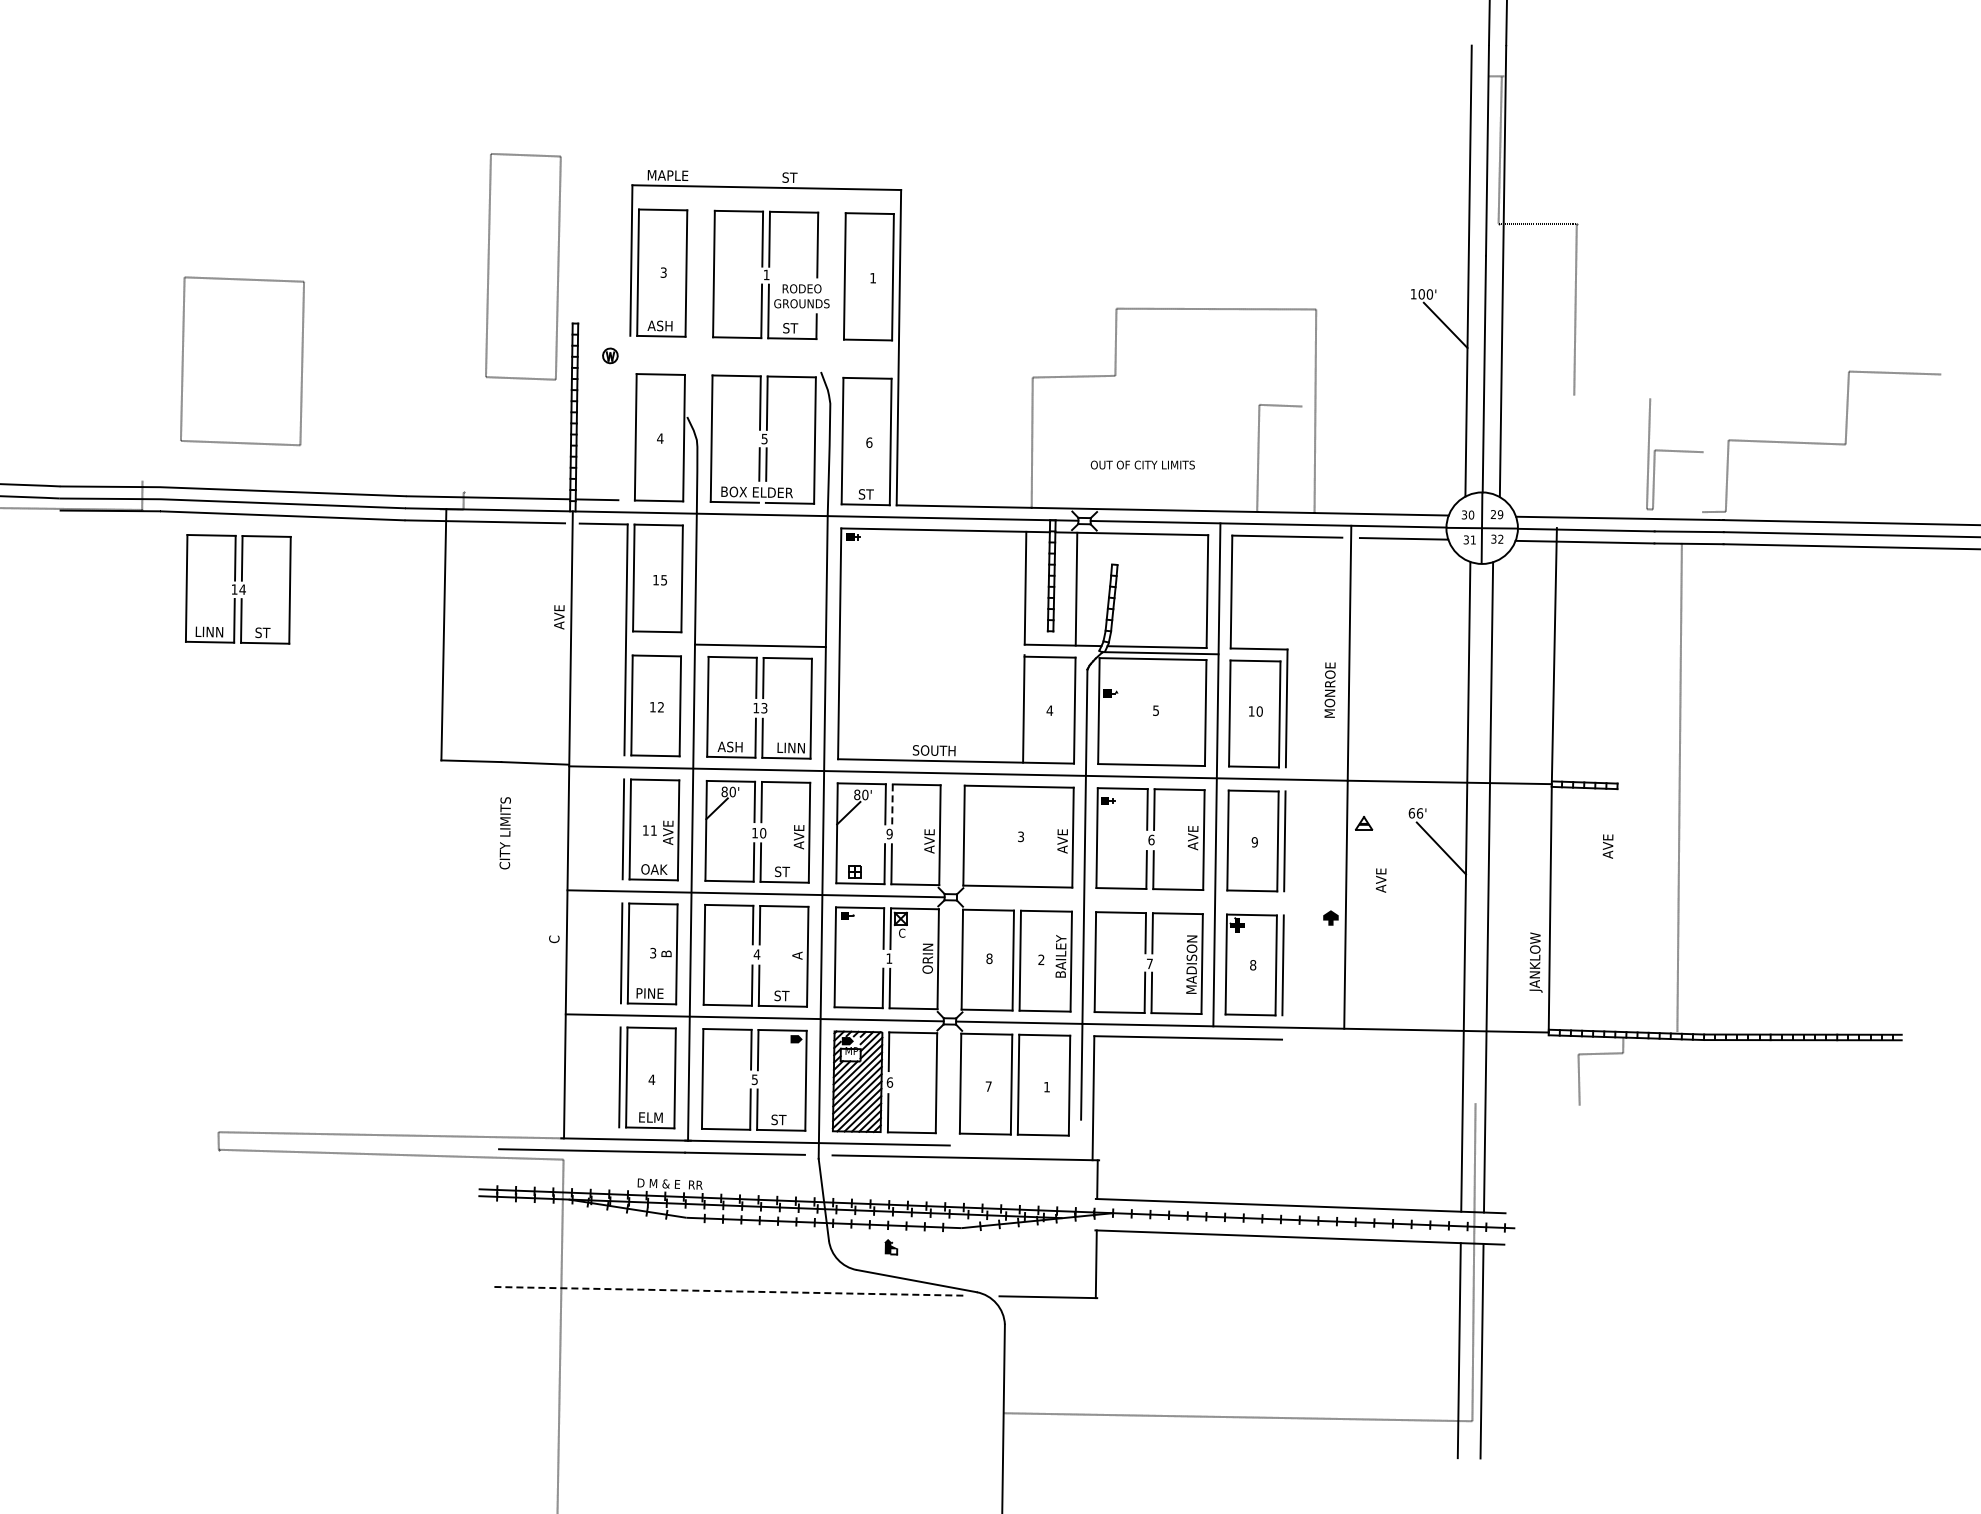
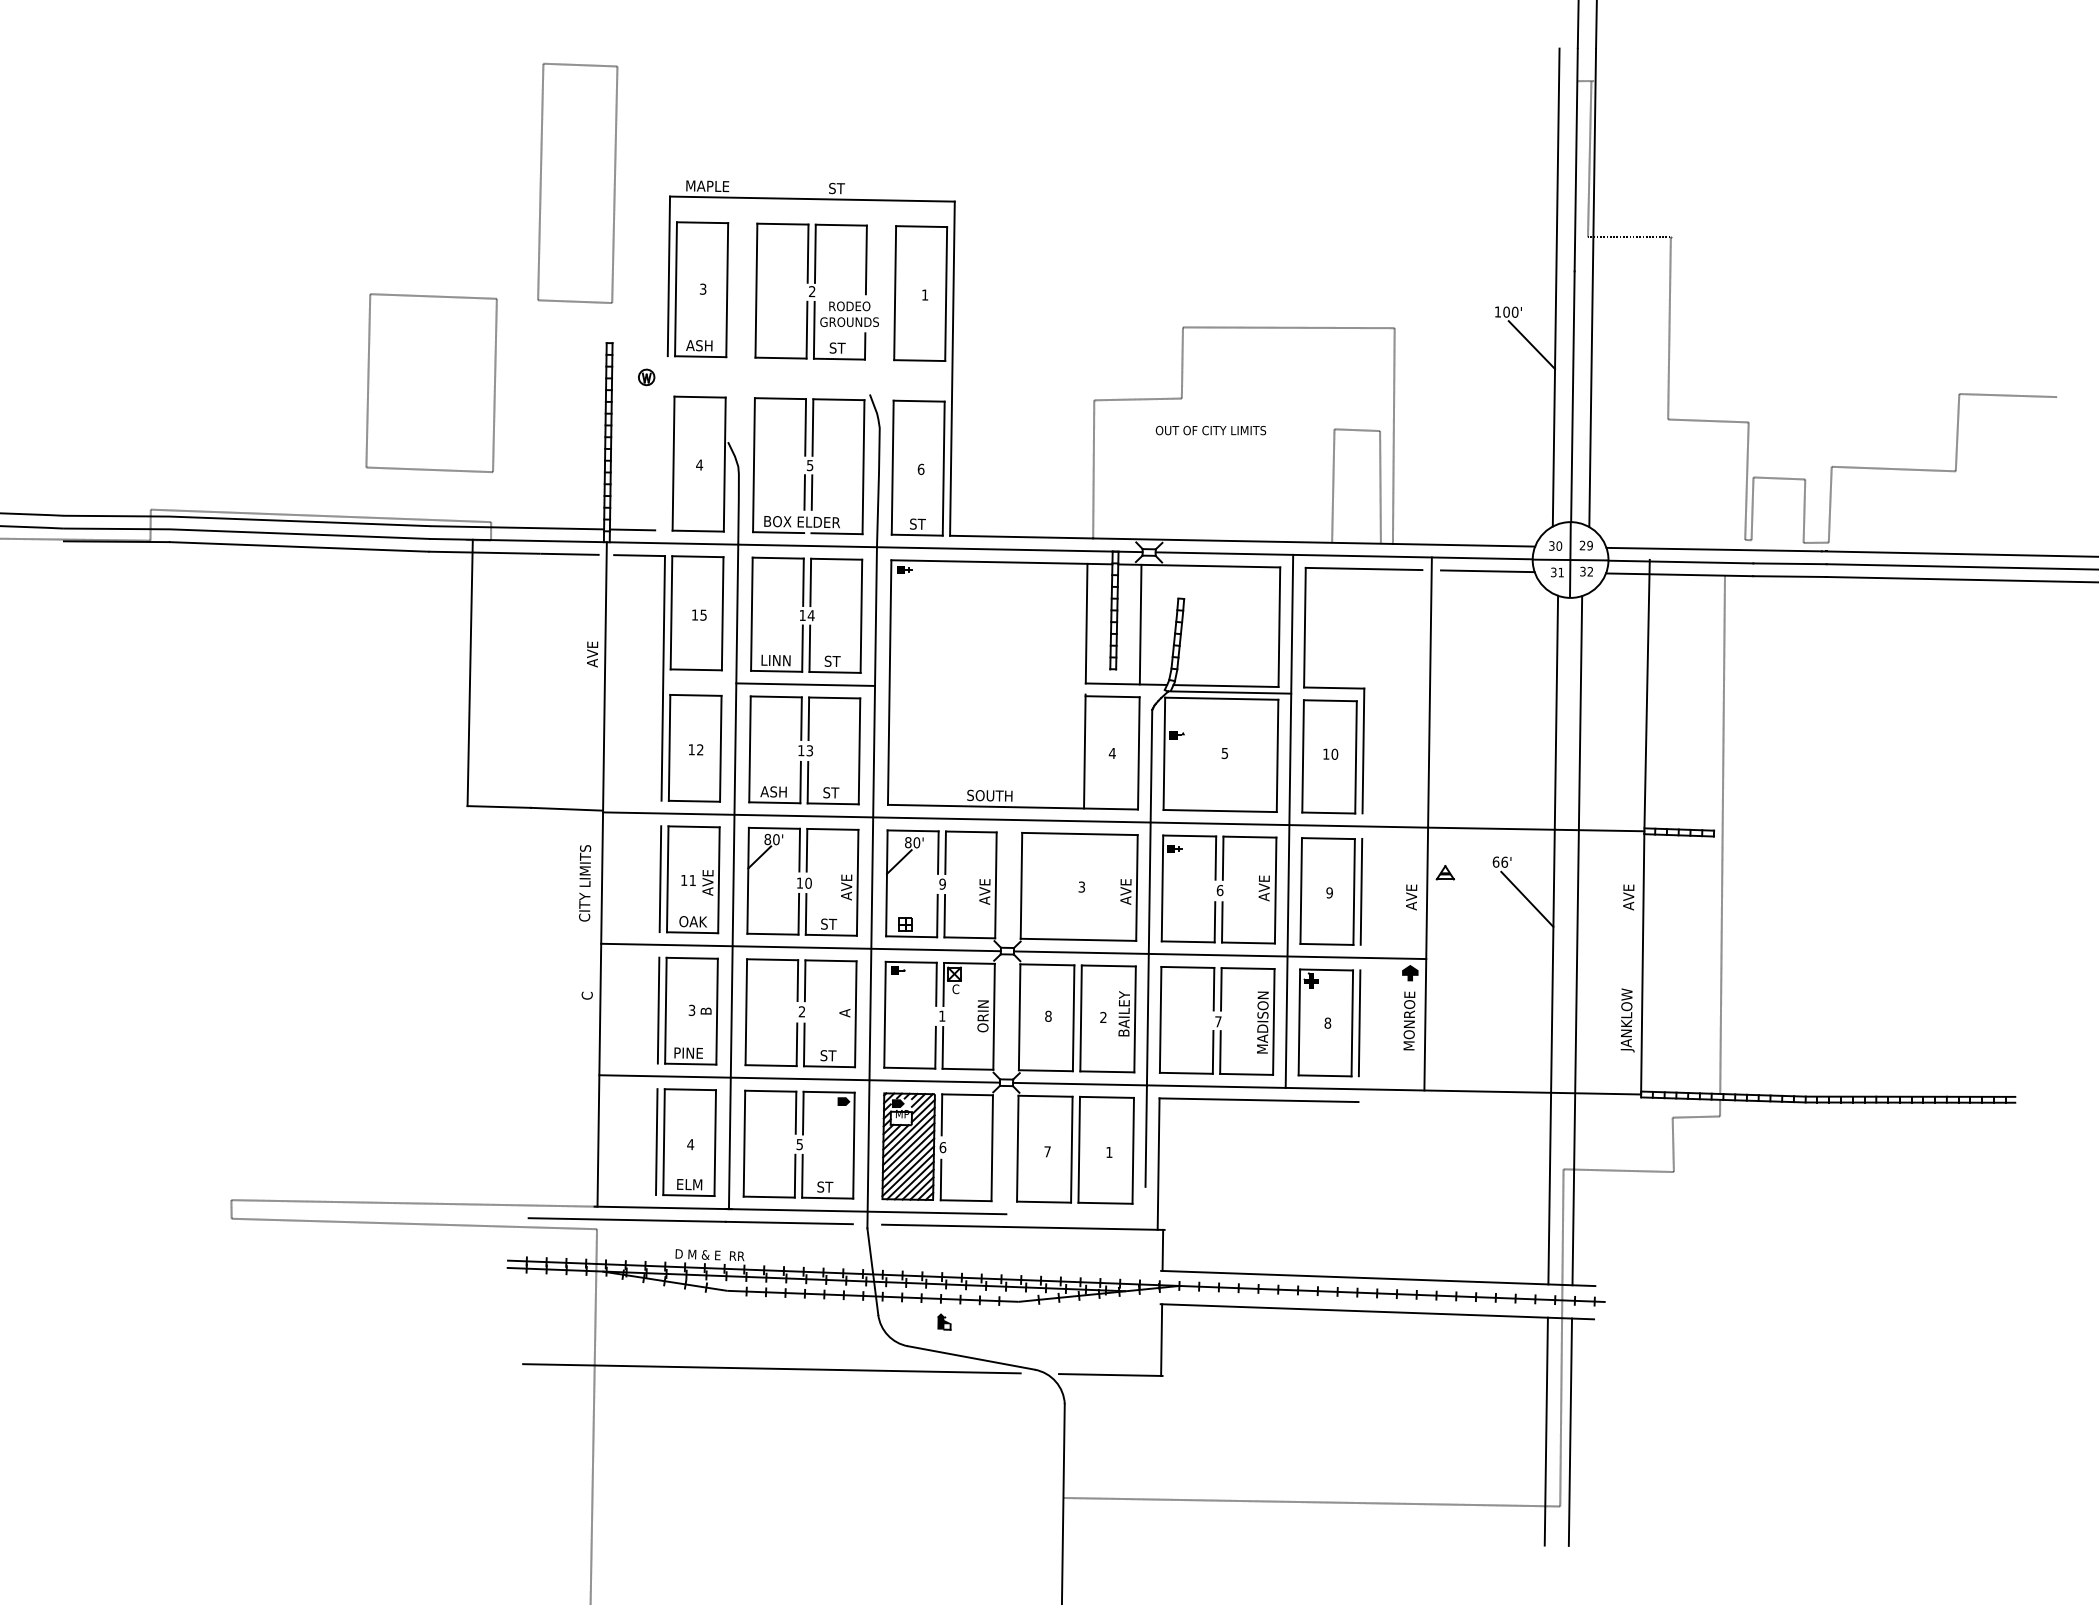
part: (523, 266) -> (577, 183), moved
text: (766, 274) -> (812, 291), 1 -> 2
part: (242, 361) -> (431, 383), moved
line: (1612, 396) -> (1708, 420), added
line: (1302, 459) -> (1380, 487), added
text: (1142, 464) -> (1210, 429), moved
line: (1702, 482) -> (1804, 511), added
line: (302, 486) -> (320, 515), added
part: (238, 589) -> (806, 615), moved
text: (1329, 689) -> (1408, 1020), moved
text: (790, 747) -> (837, 792), LINN -> ST
line: (1679, 787) -> (1722, 834), moved
line: (892, 804) -> (945, 852), dashed -> solid
text: (504, 833) -> (584, 883), moved
text: (1607, 846) -> (1628, 897), moved
text: (1381, 880) -> (1411, 897), moved
line: (1151, 900) -> (1220, 954), added
text: (756, 954) -> (801, 1011), 4 -> 2
line: (1527, 1104) -> (1618, 1170), added
line: (728, 1291) -> (771, 1368), dashed -> solid

